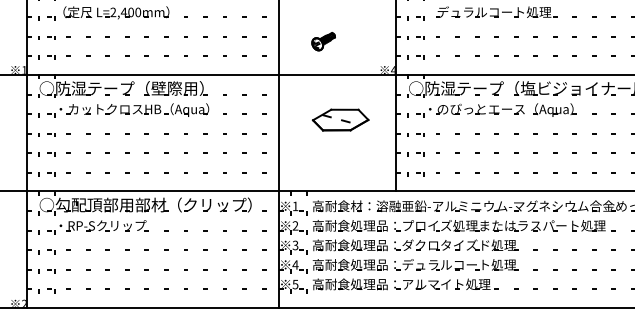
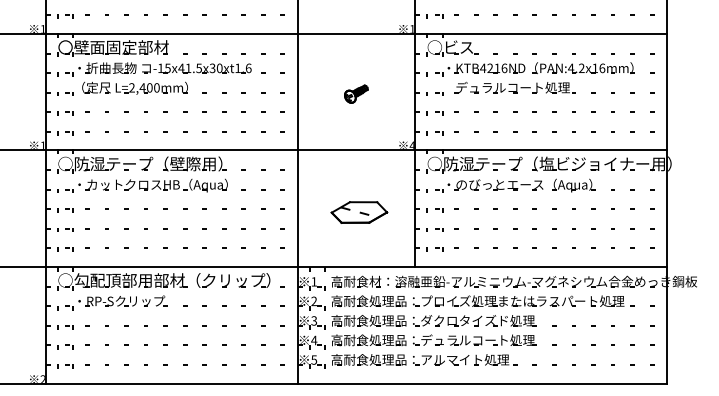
part: (323, 41) -> (356, 93), moved
part: (340, 120) -> (359, 212), moved

